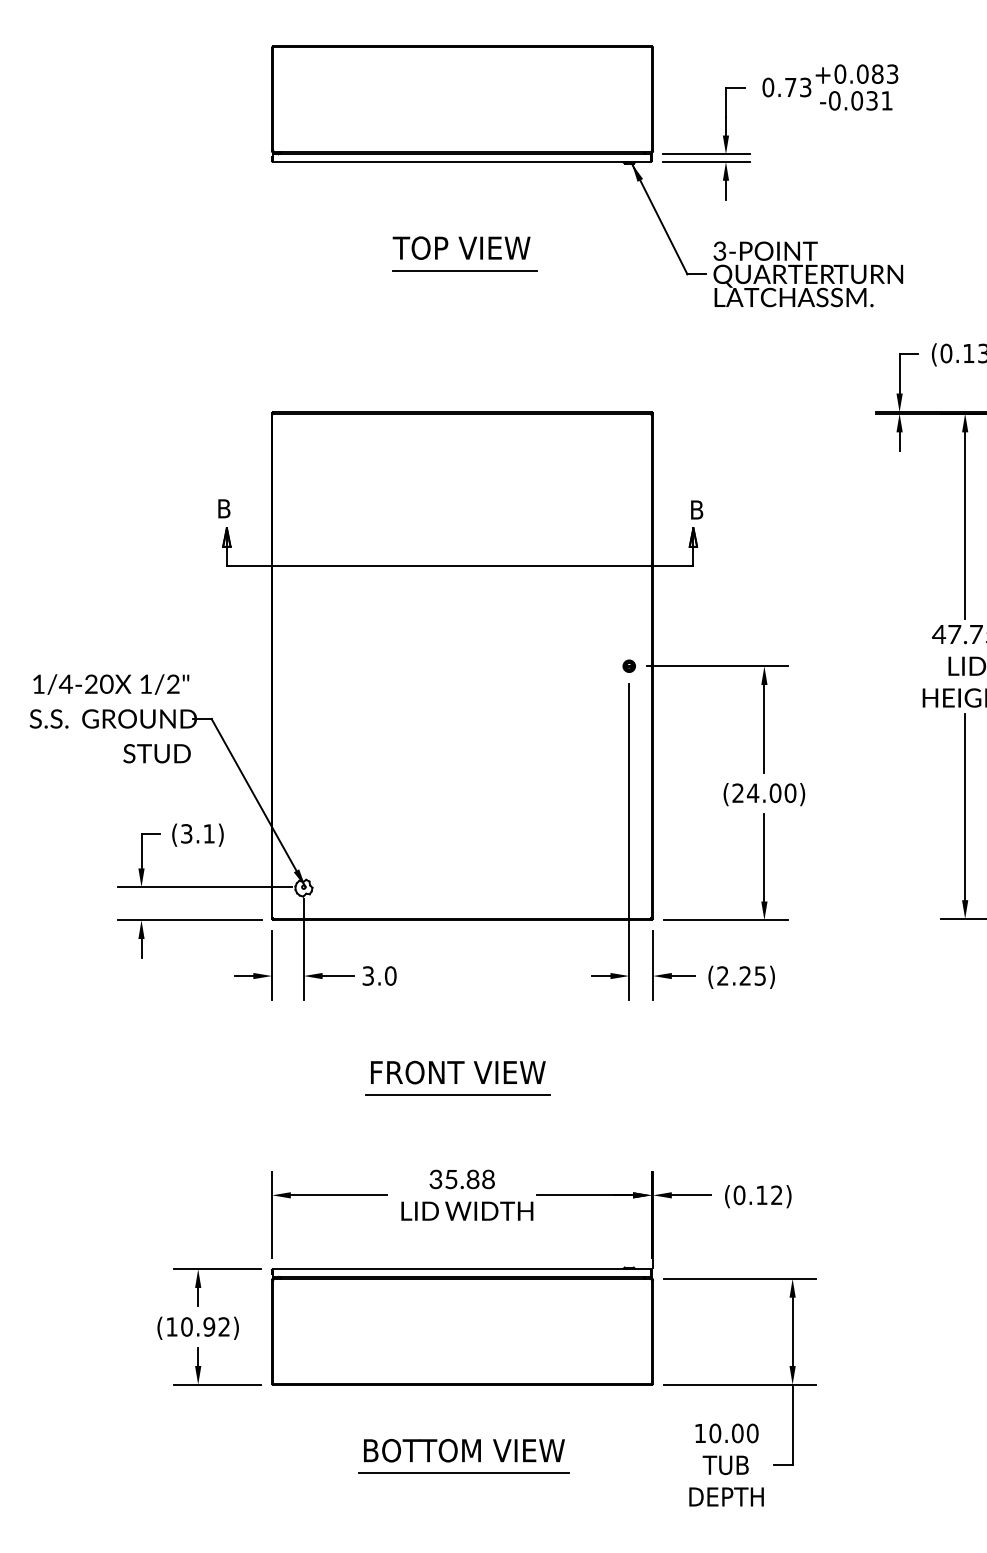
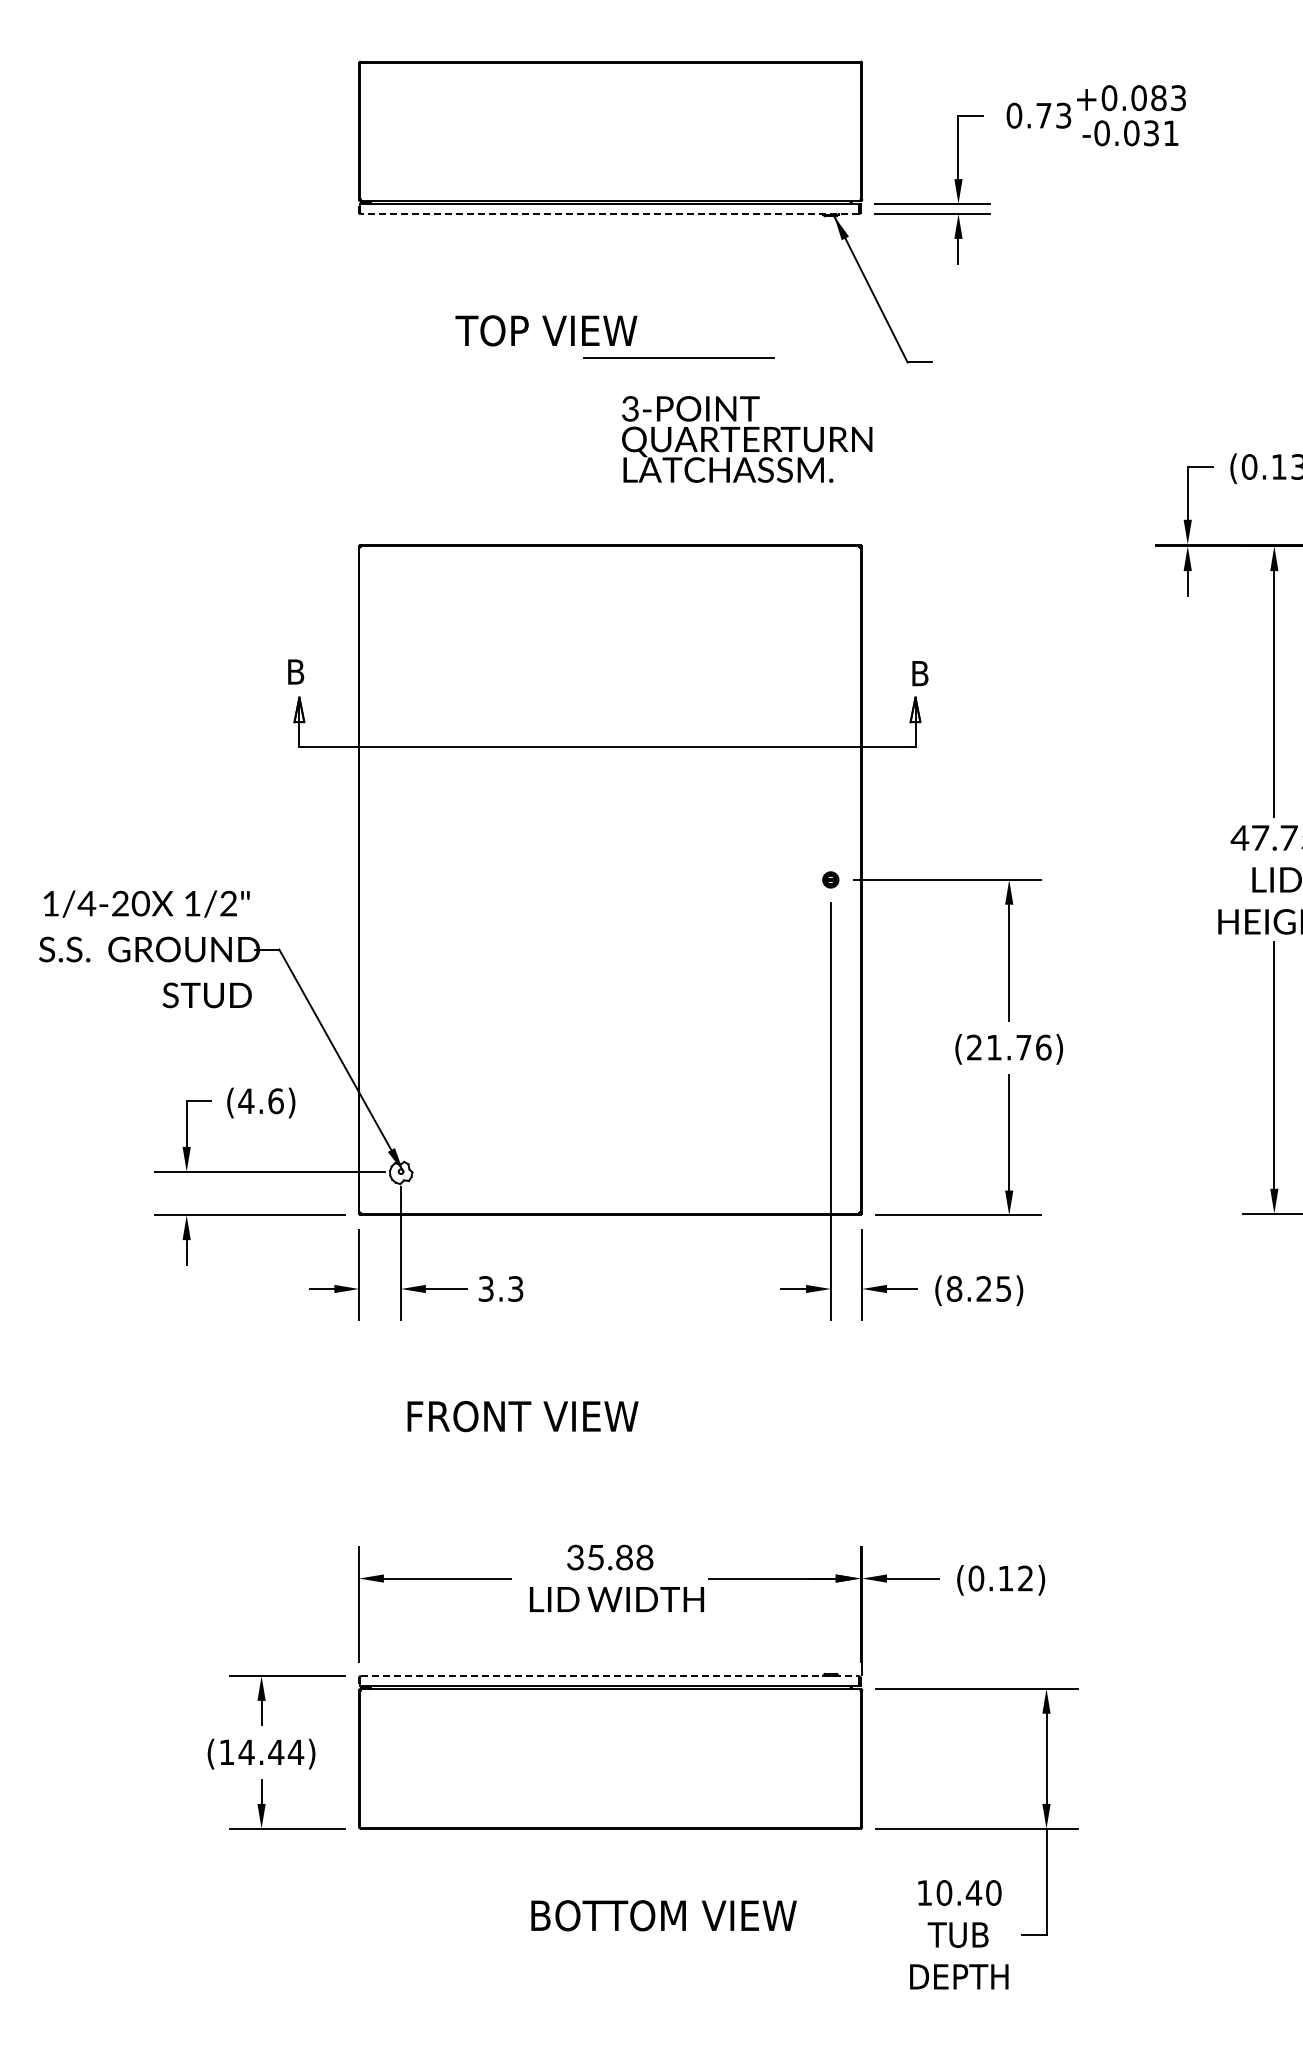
line: (461, 162) -> (609, 214), solid -> dashed
text: (461, 247) -> (546, 330), moved
line: (464, 270) -> (678, 357), moved
text: (808, 274) -> (747, 439), moved
text: (771, 793) -> (1018, 1047), (24.00) -> (21.76)
text: (197, 834) -> (260, 1101), (3.1) -> (4.6)
text: (390, 975) -> (515, 1288), 3.0 -> 3.3
text: (722, 975) -> (954, 1288), (2.25) -> (8.25)
text: (457, 1072) -> (522, 1416), moved
line: (457, 1095) -> (603, 1446), removed
line: (462, 1269) -> (610, 1676), solid -> dashed
text: (205, 1327) -> (271, 1752), (10.92) -> (14.44)
text: (737, 1433) -> (973, 1892), 10.00 -> 10.40
text: (463, 1450) -> (663, 1915), moved
line: (463, 1473) -> (612, 1945), removed

